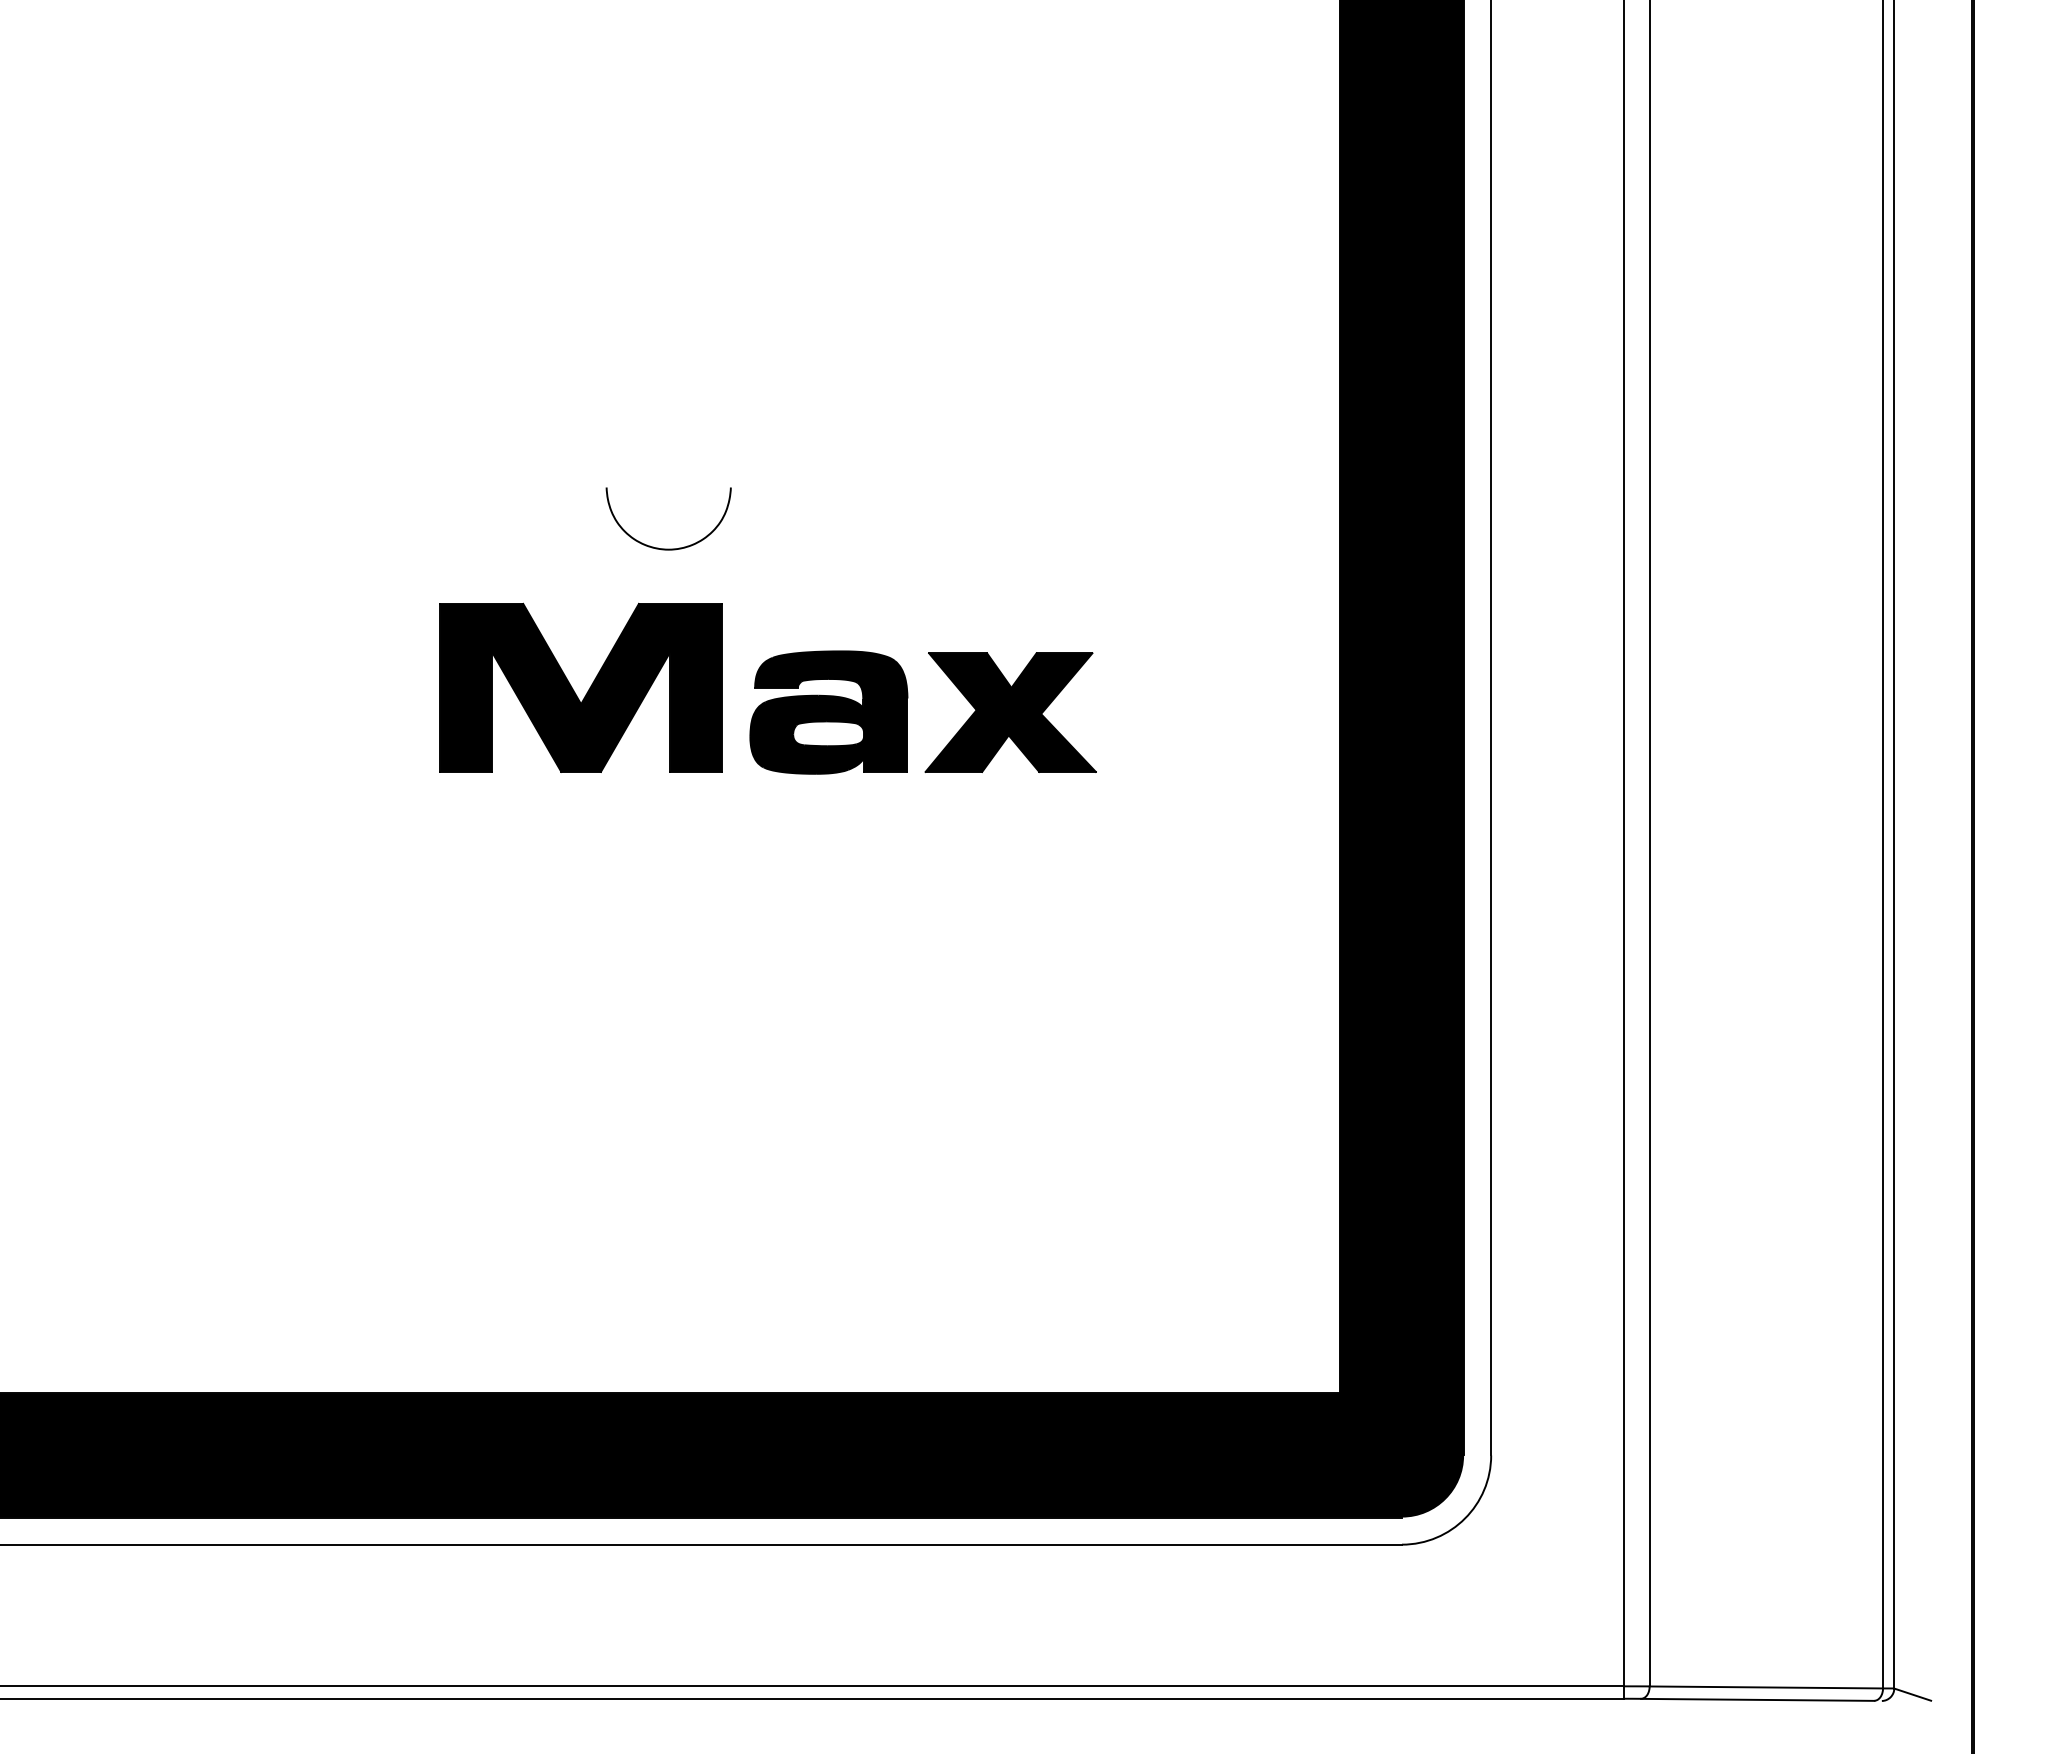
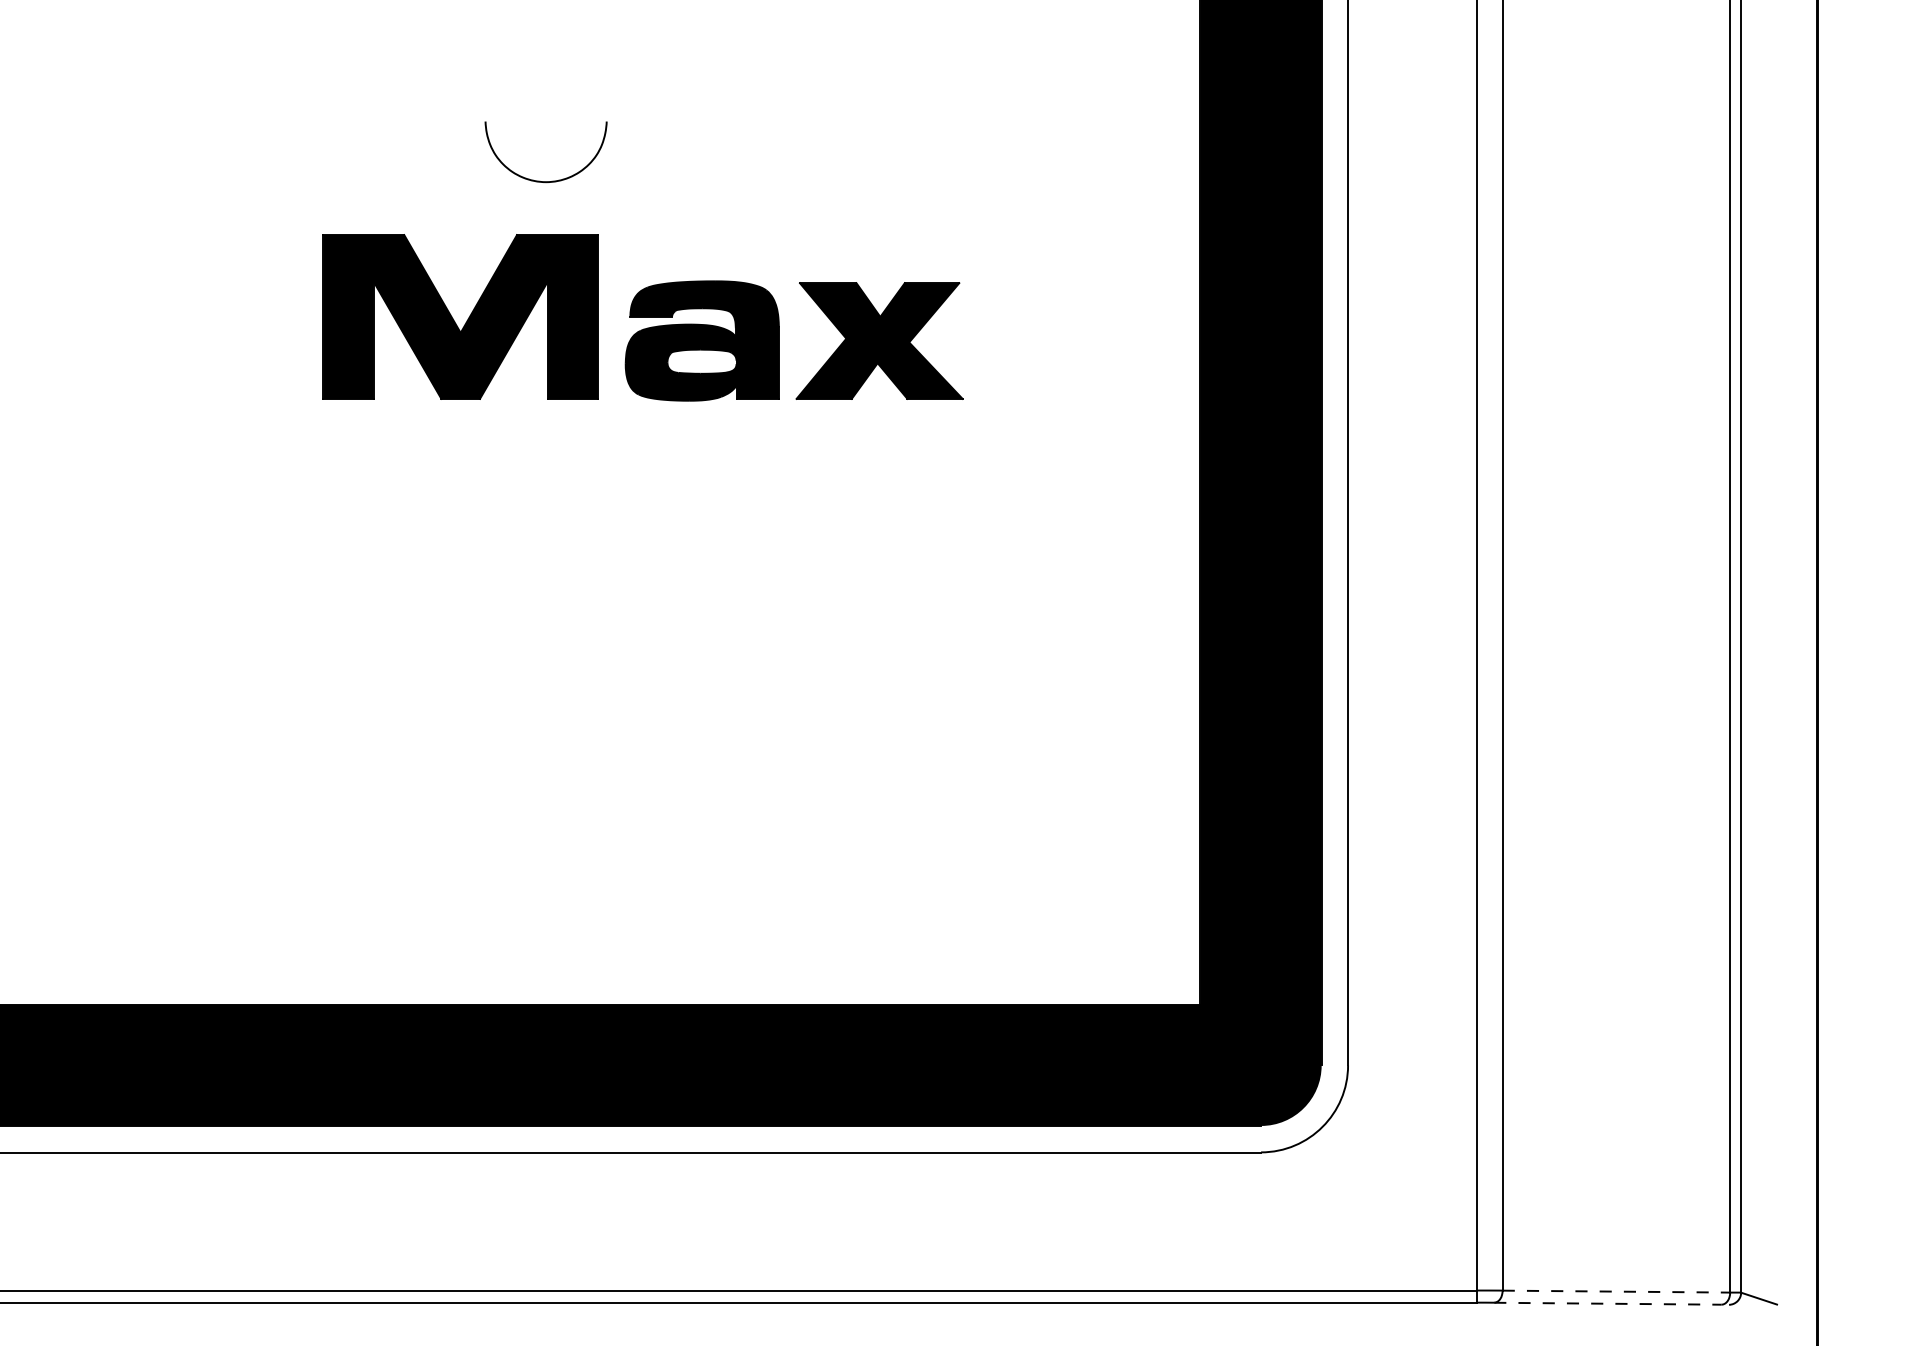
line: (1766, 1687) -> (1616, 1291), solid -> dashed
line: (1757, 1699) -> (1607, 1303), solid -> dashed

